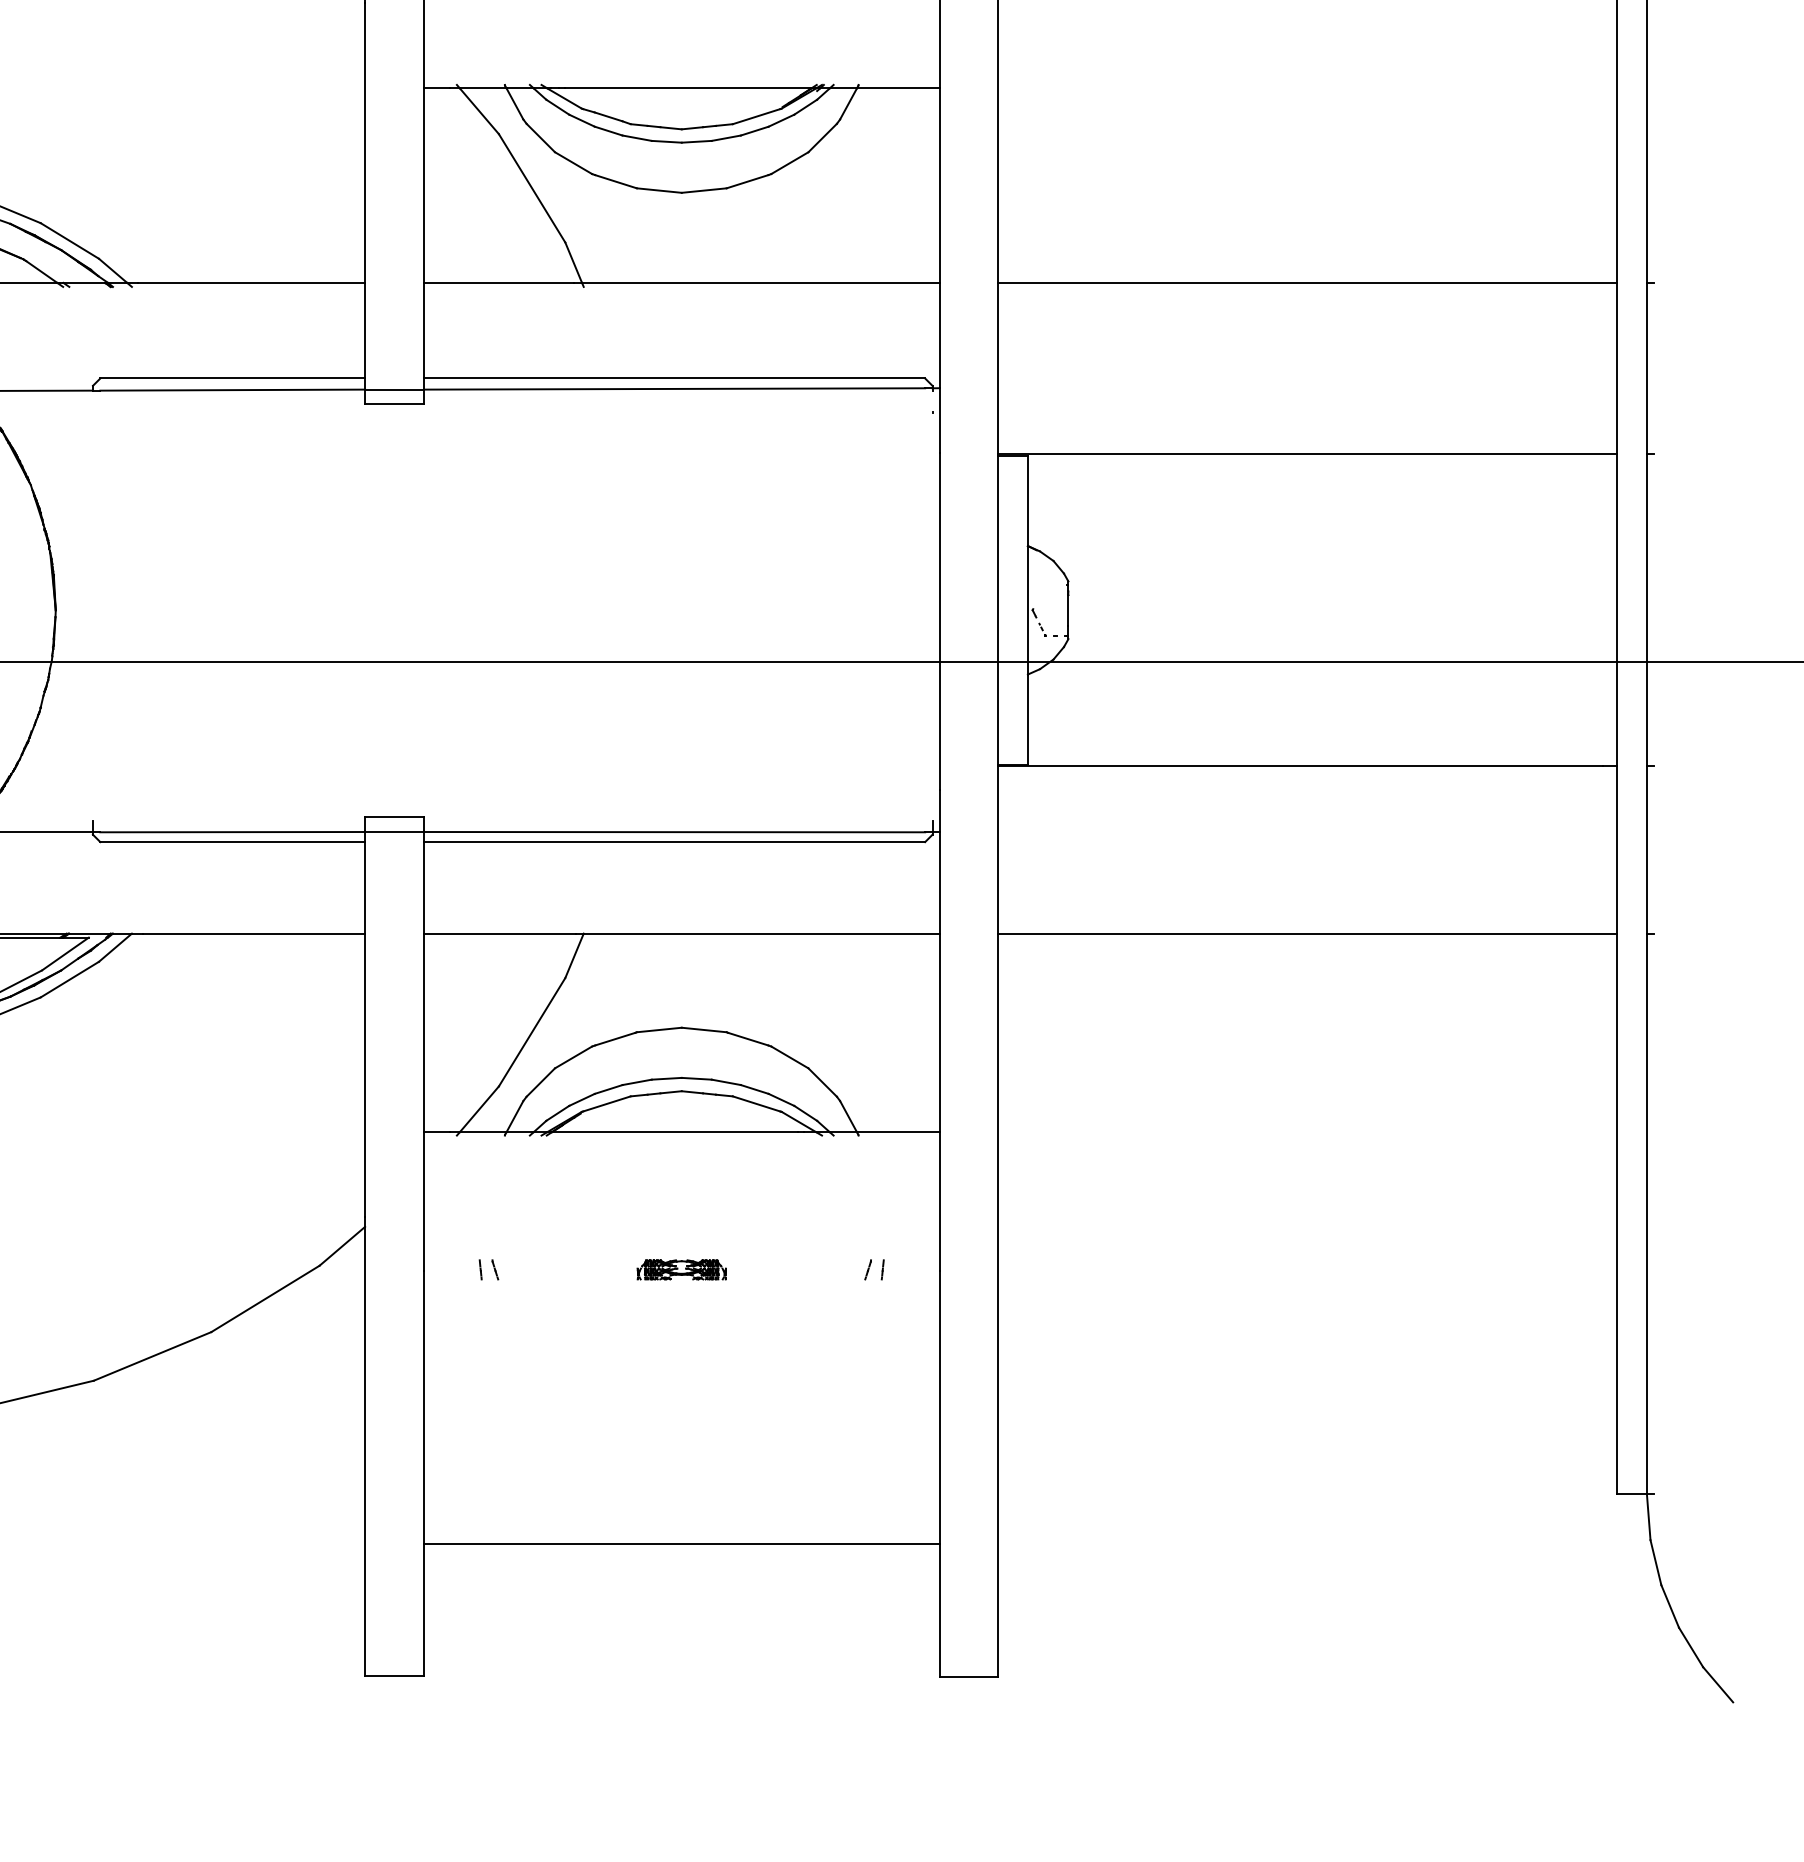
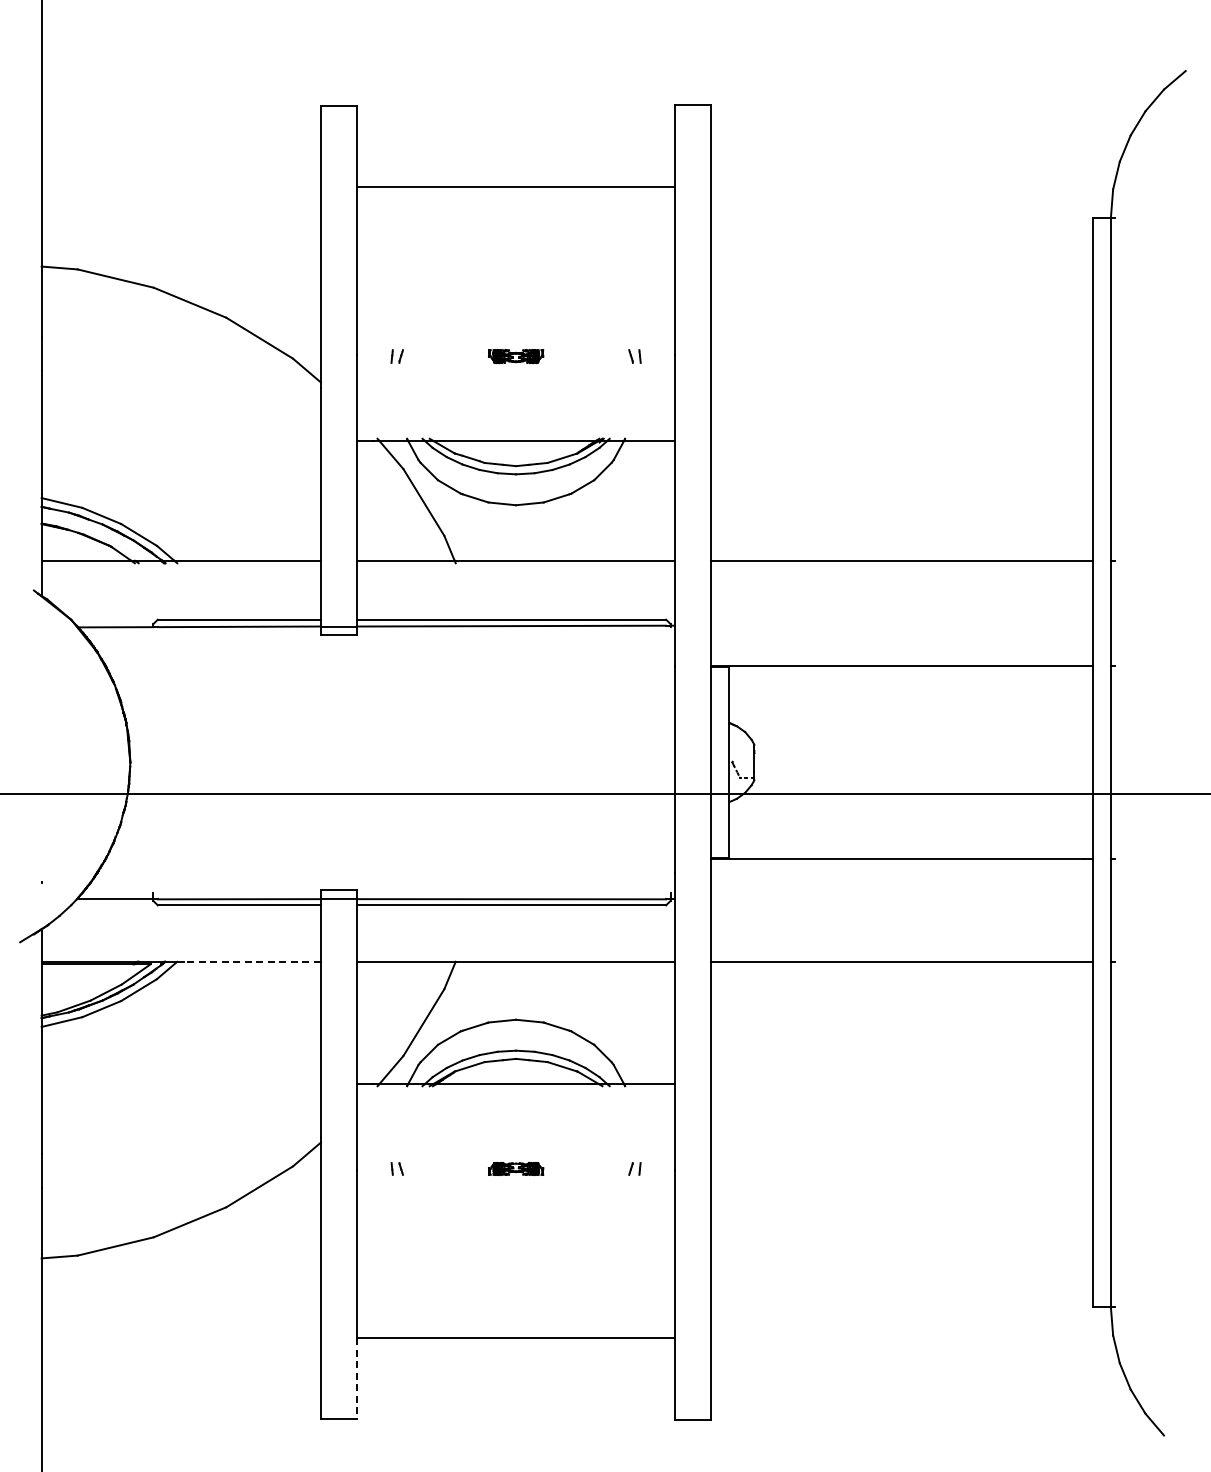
line: (253, 933) -> (252, 961), solid -> dashed
line: (424, 1609) -> (357, 1378), solid -> dashed

